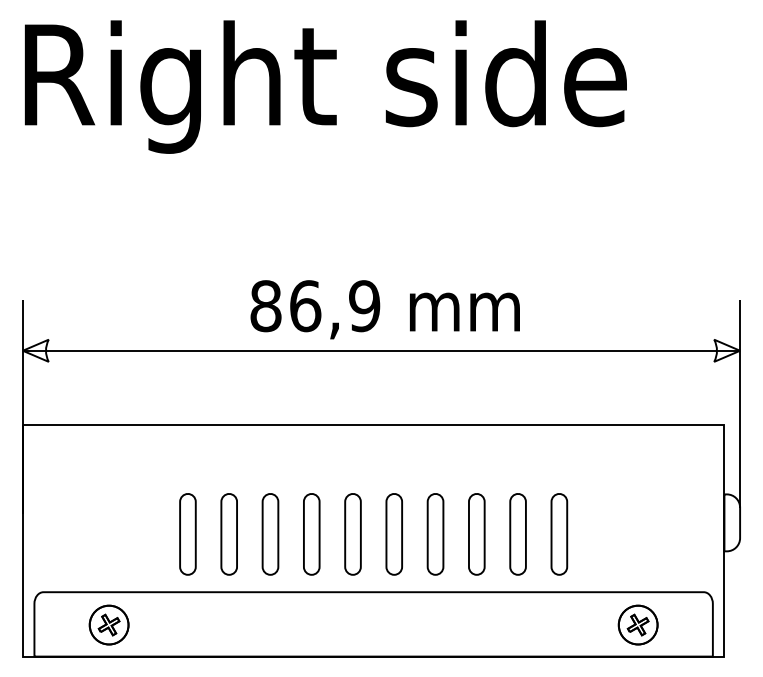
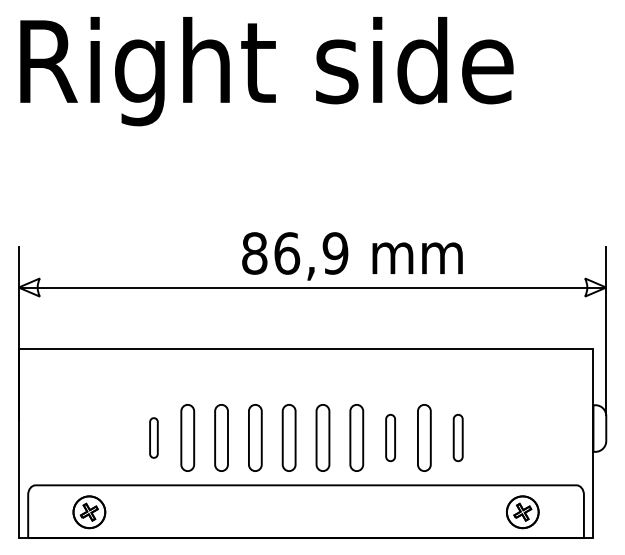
text: (384, 309) -> (351, 256), moved
part: (187, 534) -> (153, 438), size x0.6
part: (476, 534) -> (390, 438), size x0.7
part: (559, 534) -> (458, 438), size x0.7

